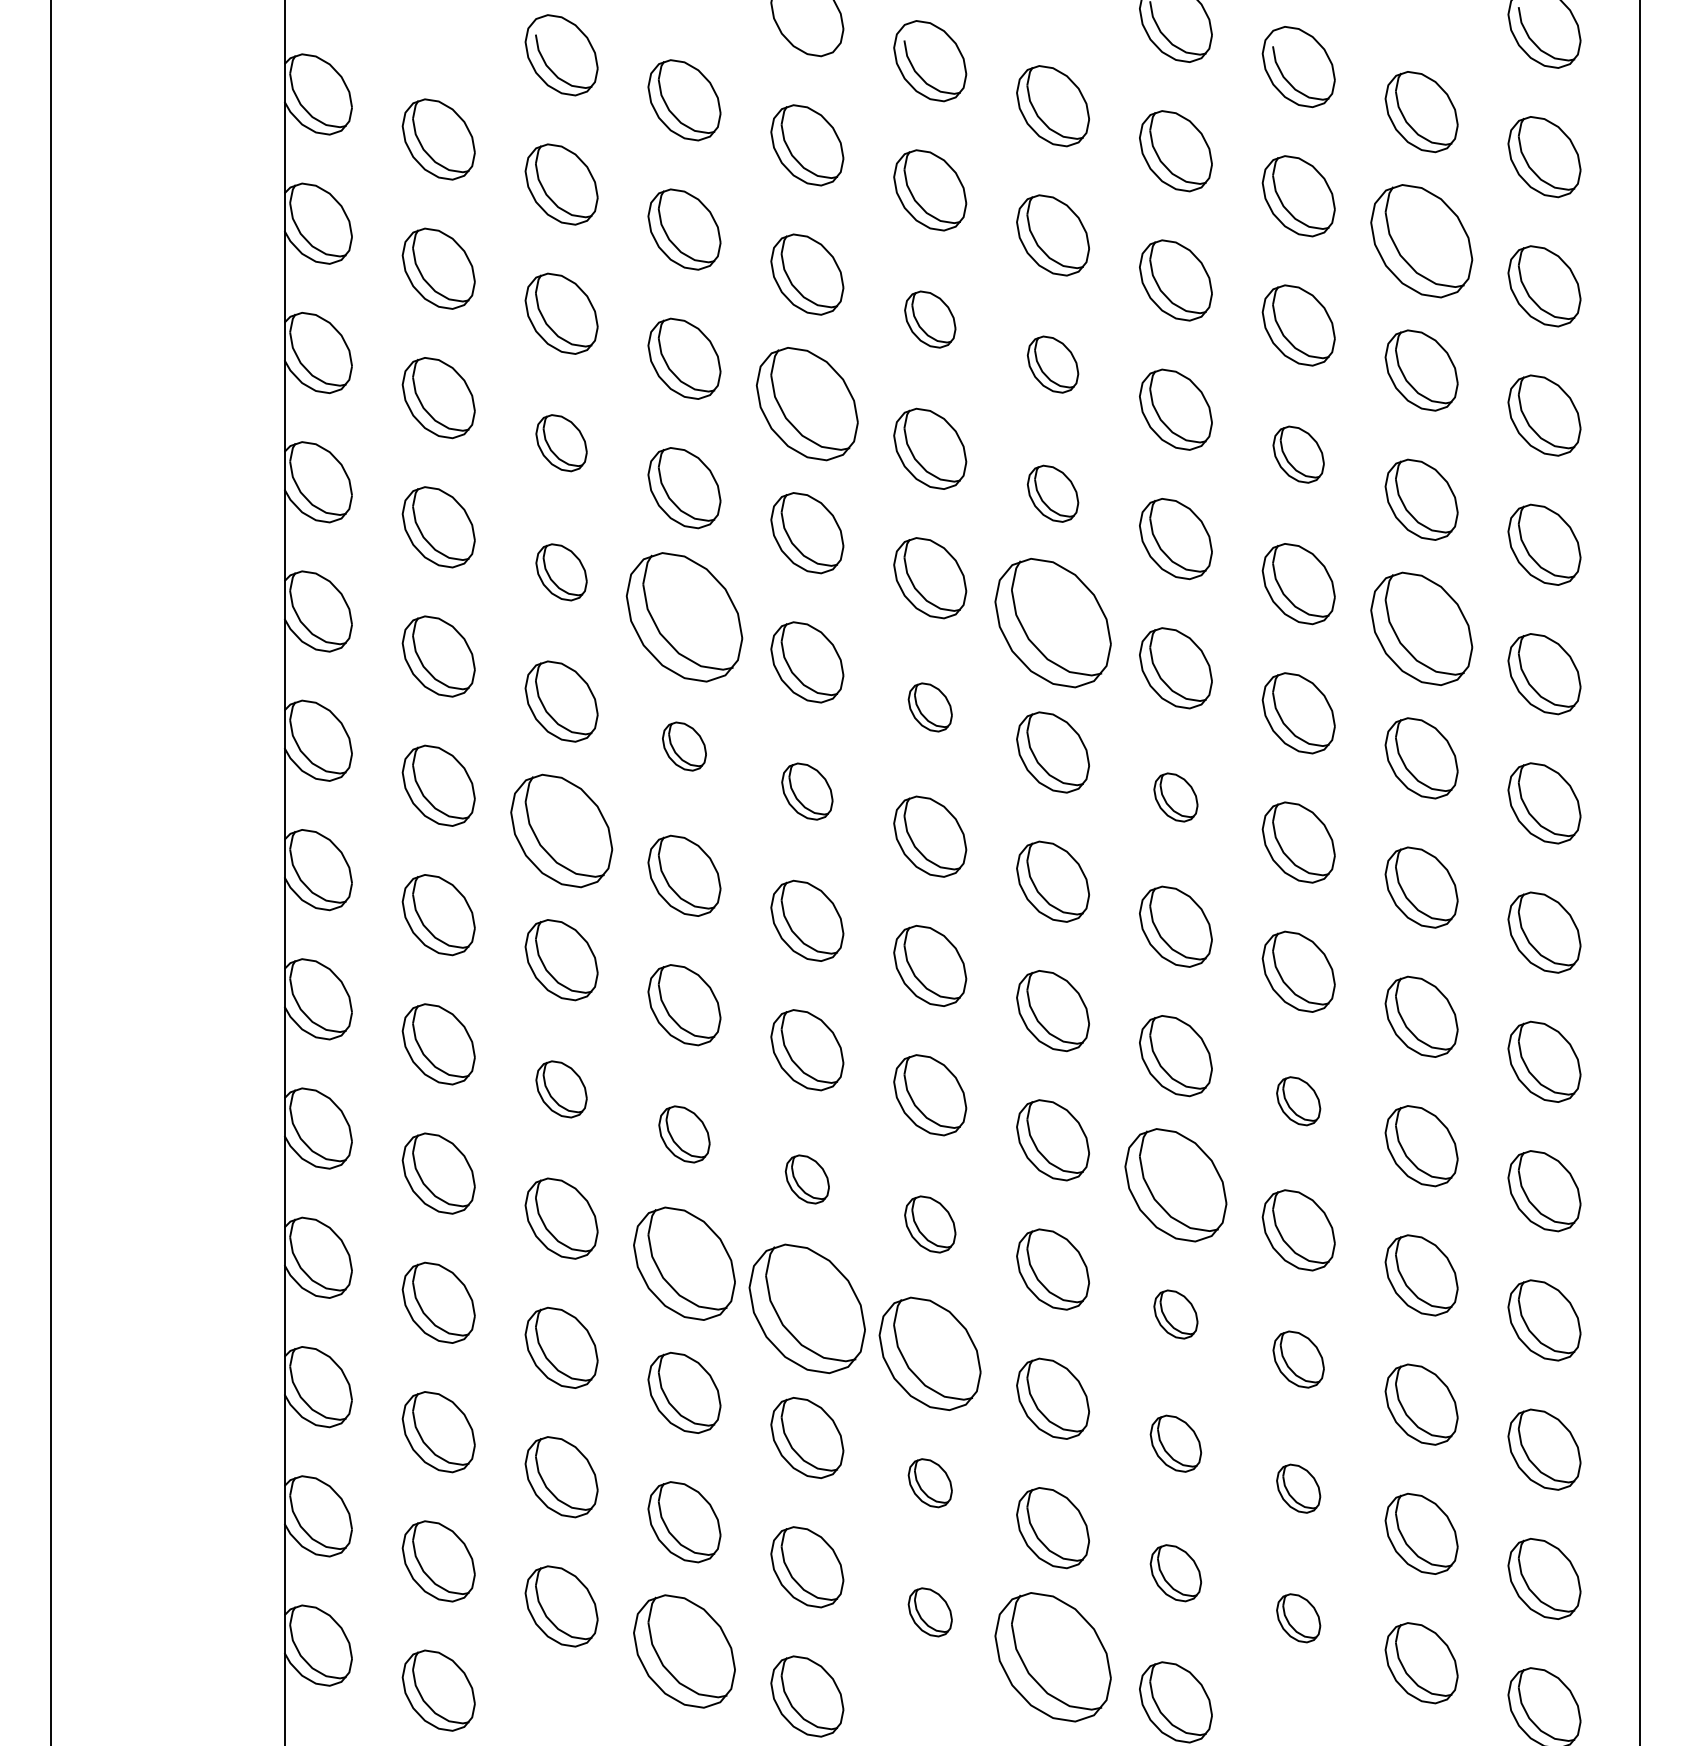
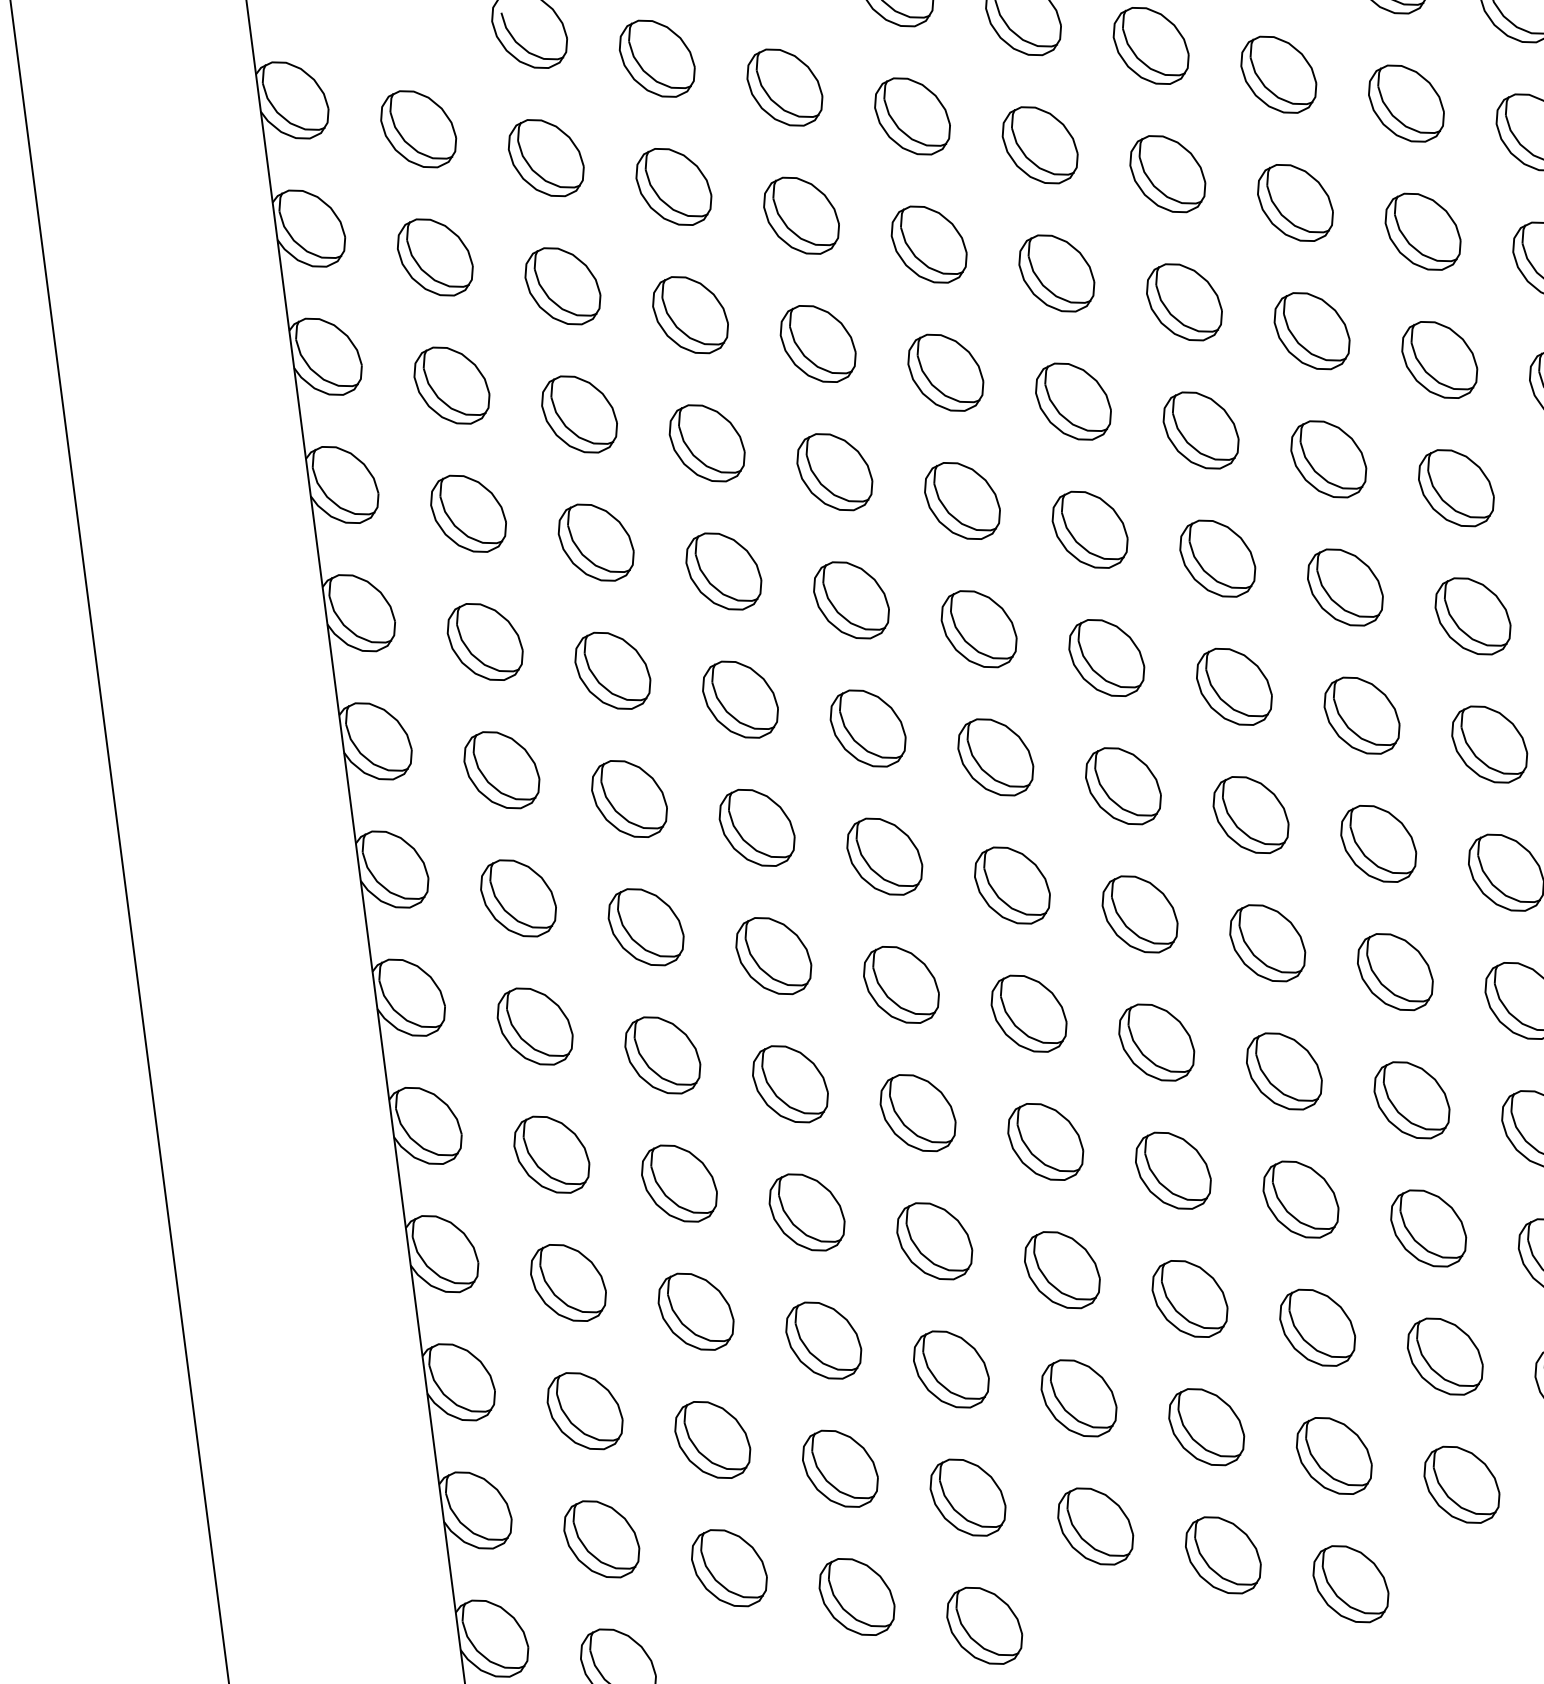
part: (1421, 241) -> (1406, 103), size x0.71
part: (930, 319) -> (929, 244), size x1.43
part: (1052, 364) -> (1056, 273), size x1.43
part: (807, 403) -> (818, 343), size x0.71
part: (561, 443) -> (579, 414), size x1.43
part: (1298, 454) -> (1311, 330), size x1.43
part: (1052, 493) -> (1072, 401), size x1.43
part: (561, 572) -> (596, 542), size x1.43
part: (684, 617) -> (723, 571), size x0.62
part: (1052, 623) -> (1089, 530), size x0.62
part: (1421, 629) -> (1456, 488), size x0.71
part: (930, 707) -> (979, 629), size x1.67
part: (684, 746) -> (740, 699), size x1.67
part: (807, 791) -> (868, 728), size x1.43
part: (1175, 797) -> (1233, 686), size x1.67
part: (561, 830) -> (629, 798), size x0.71
part: (561, 1089) -> (662, 1055), size x1.43
part: (1298, 1101) -> (1395, 972), size x1.67
part: (684, 1134) -> (790, 1084), size x1.43
part: (807, 1179) -> (918, 1113), size x1.67
part: (1175, 1185) -> (1283, 1071), size x0.71
part: (930, 1224) -> (1046, 1141), size x1.43
part: (684, 1263) -> (807, 1212), size x0.71
part: (807, 1308) -> (934, 1241), size x0.62
part: (1175, 1314) -> (1300, 1199), size x1.67
part: (930, 1353) -> (1062, 1269), size x0.71
part: (1298, 1359) -> (1428, 1228), size x1.43
part: (1175, 1443) -> (1317, 1327), size x1.43
part: (930, 1483) -> (1079, 1398), size x1.67
part: (1298, 1488) -> (1444, 1356), size x1.67
part: (1175, 1573) -> (1333, 1456), size x1.43
part: (930, 1612) -> (1095, 1526), size x1.67
part: (1298, 1618) -> (1461, 1485), size x1.67
part: (684, 1651) -> (857, 1597), size x0.71
part: (1052, 1657) -> (1222, 1555), size x0.62

